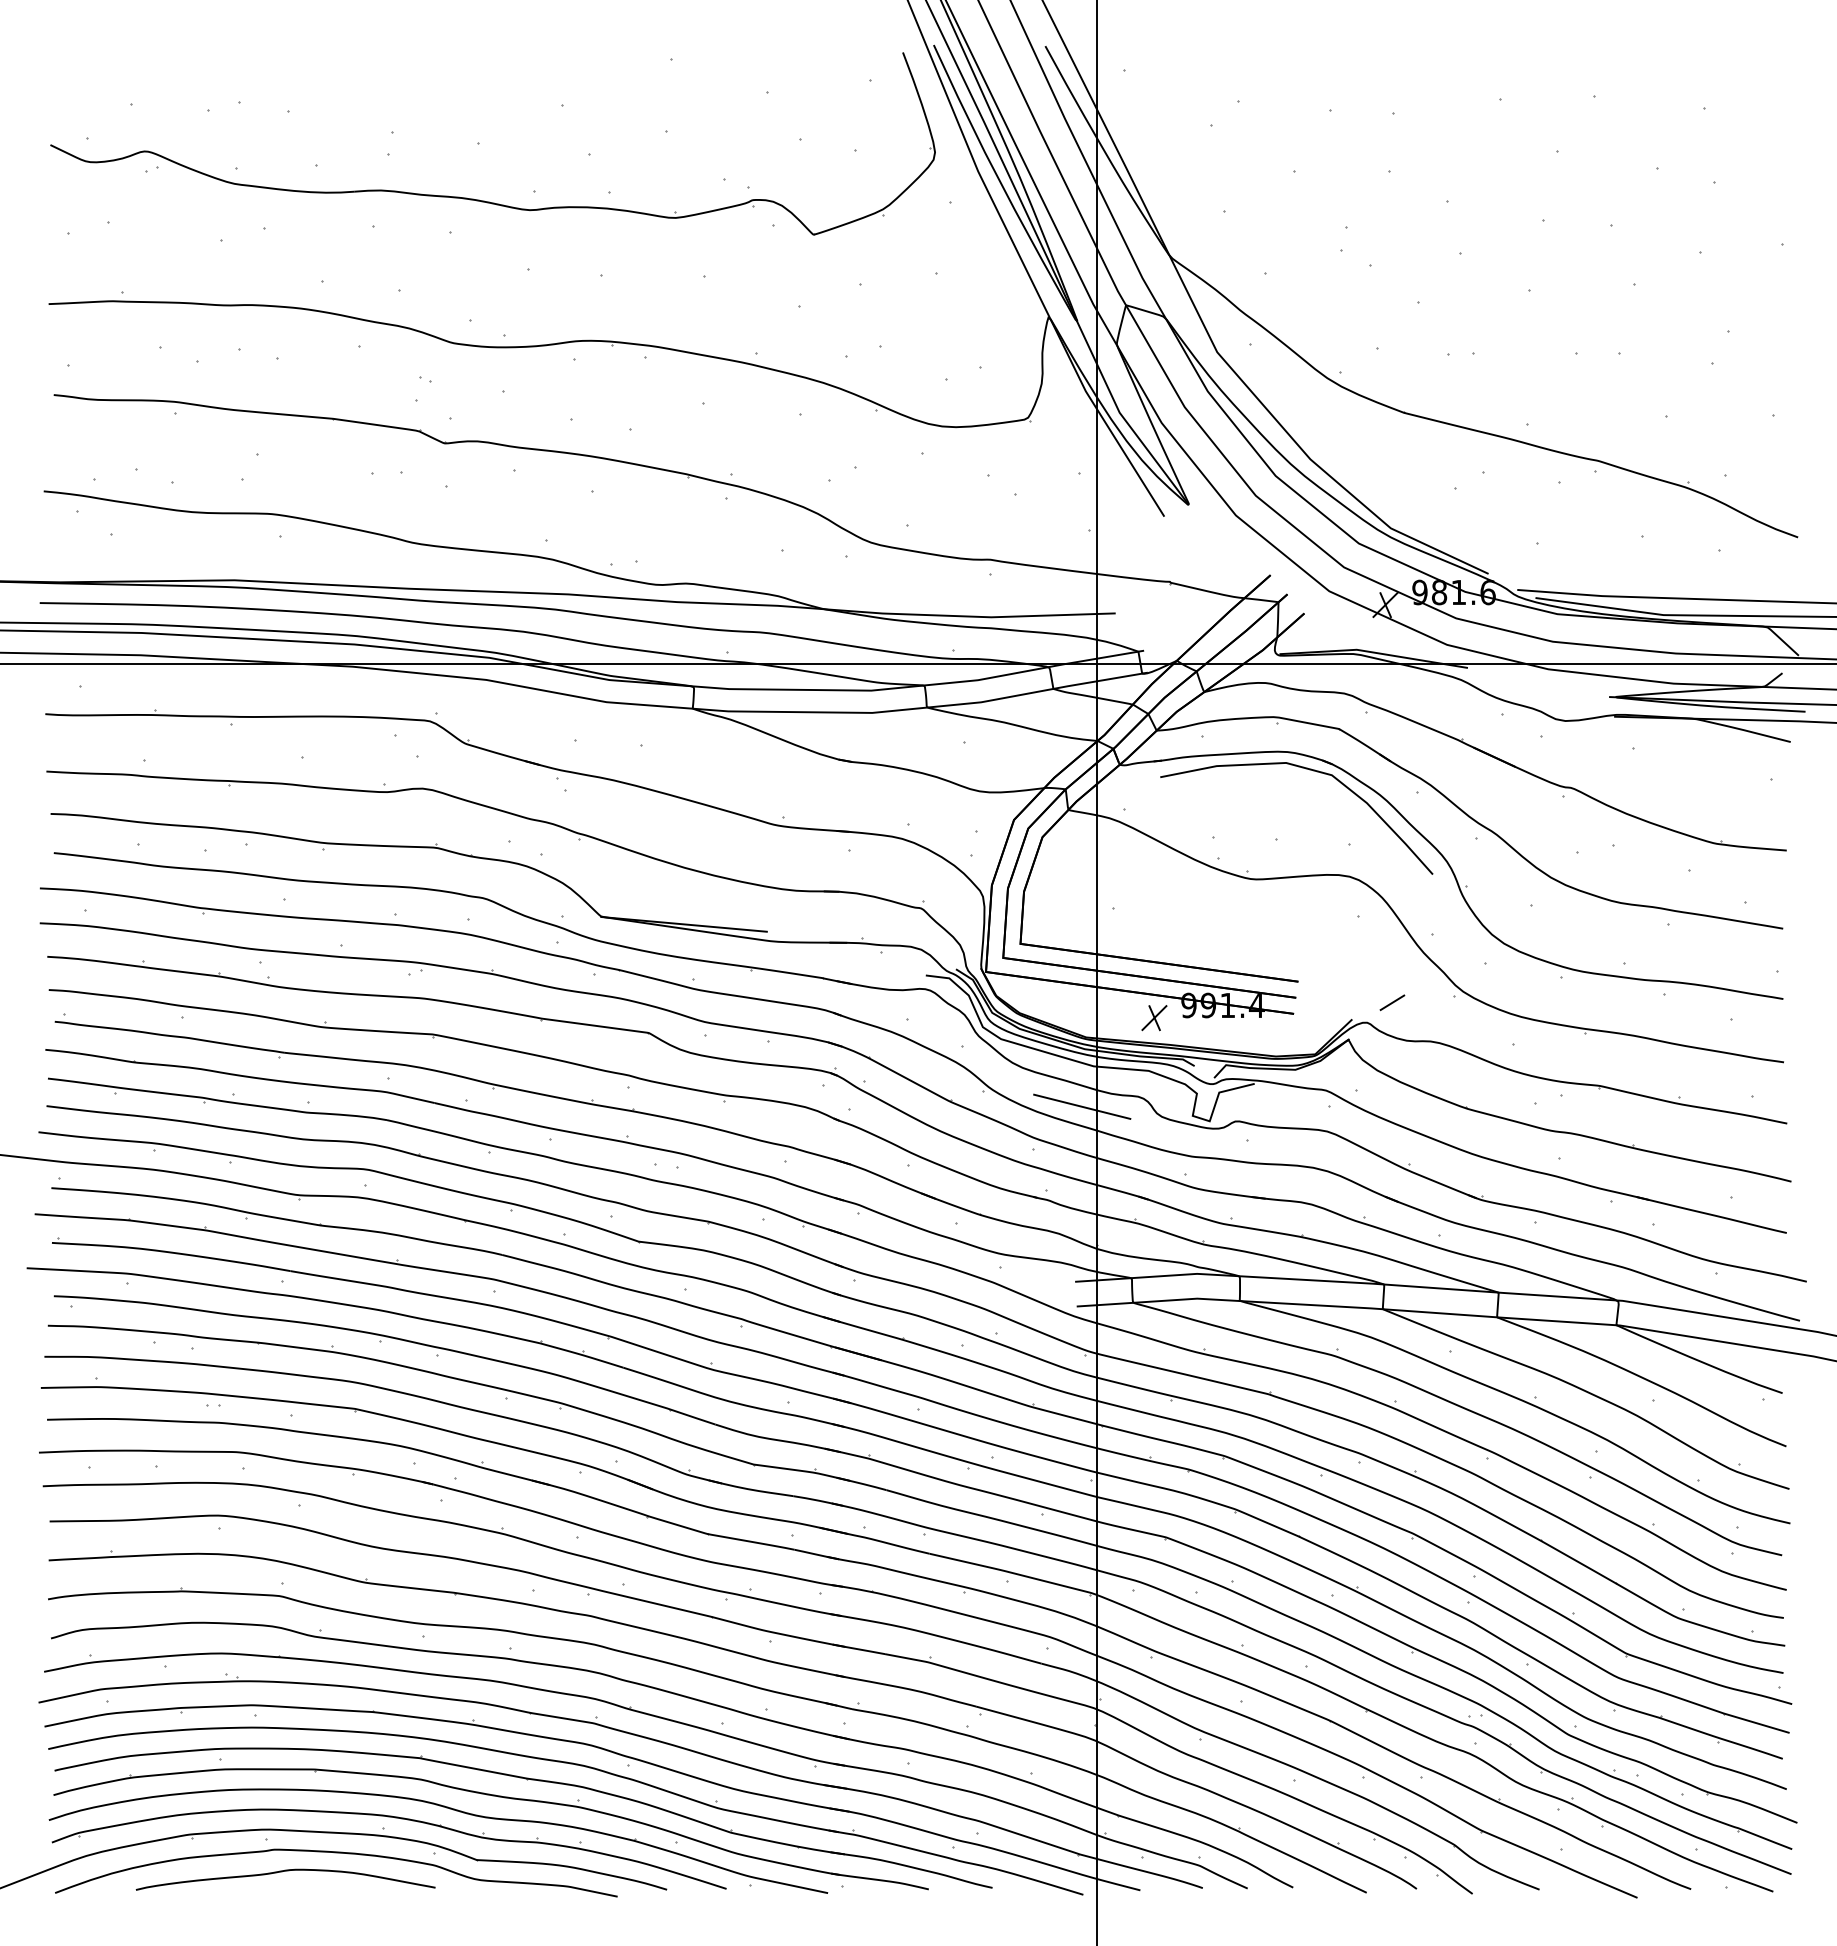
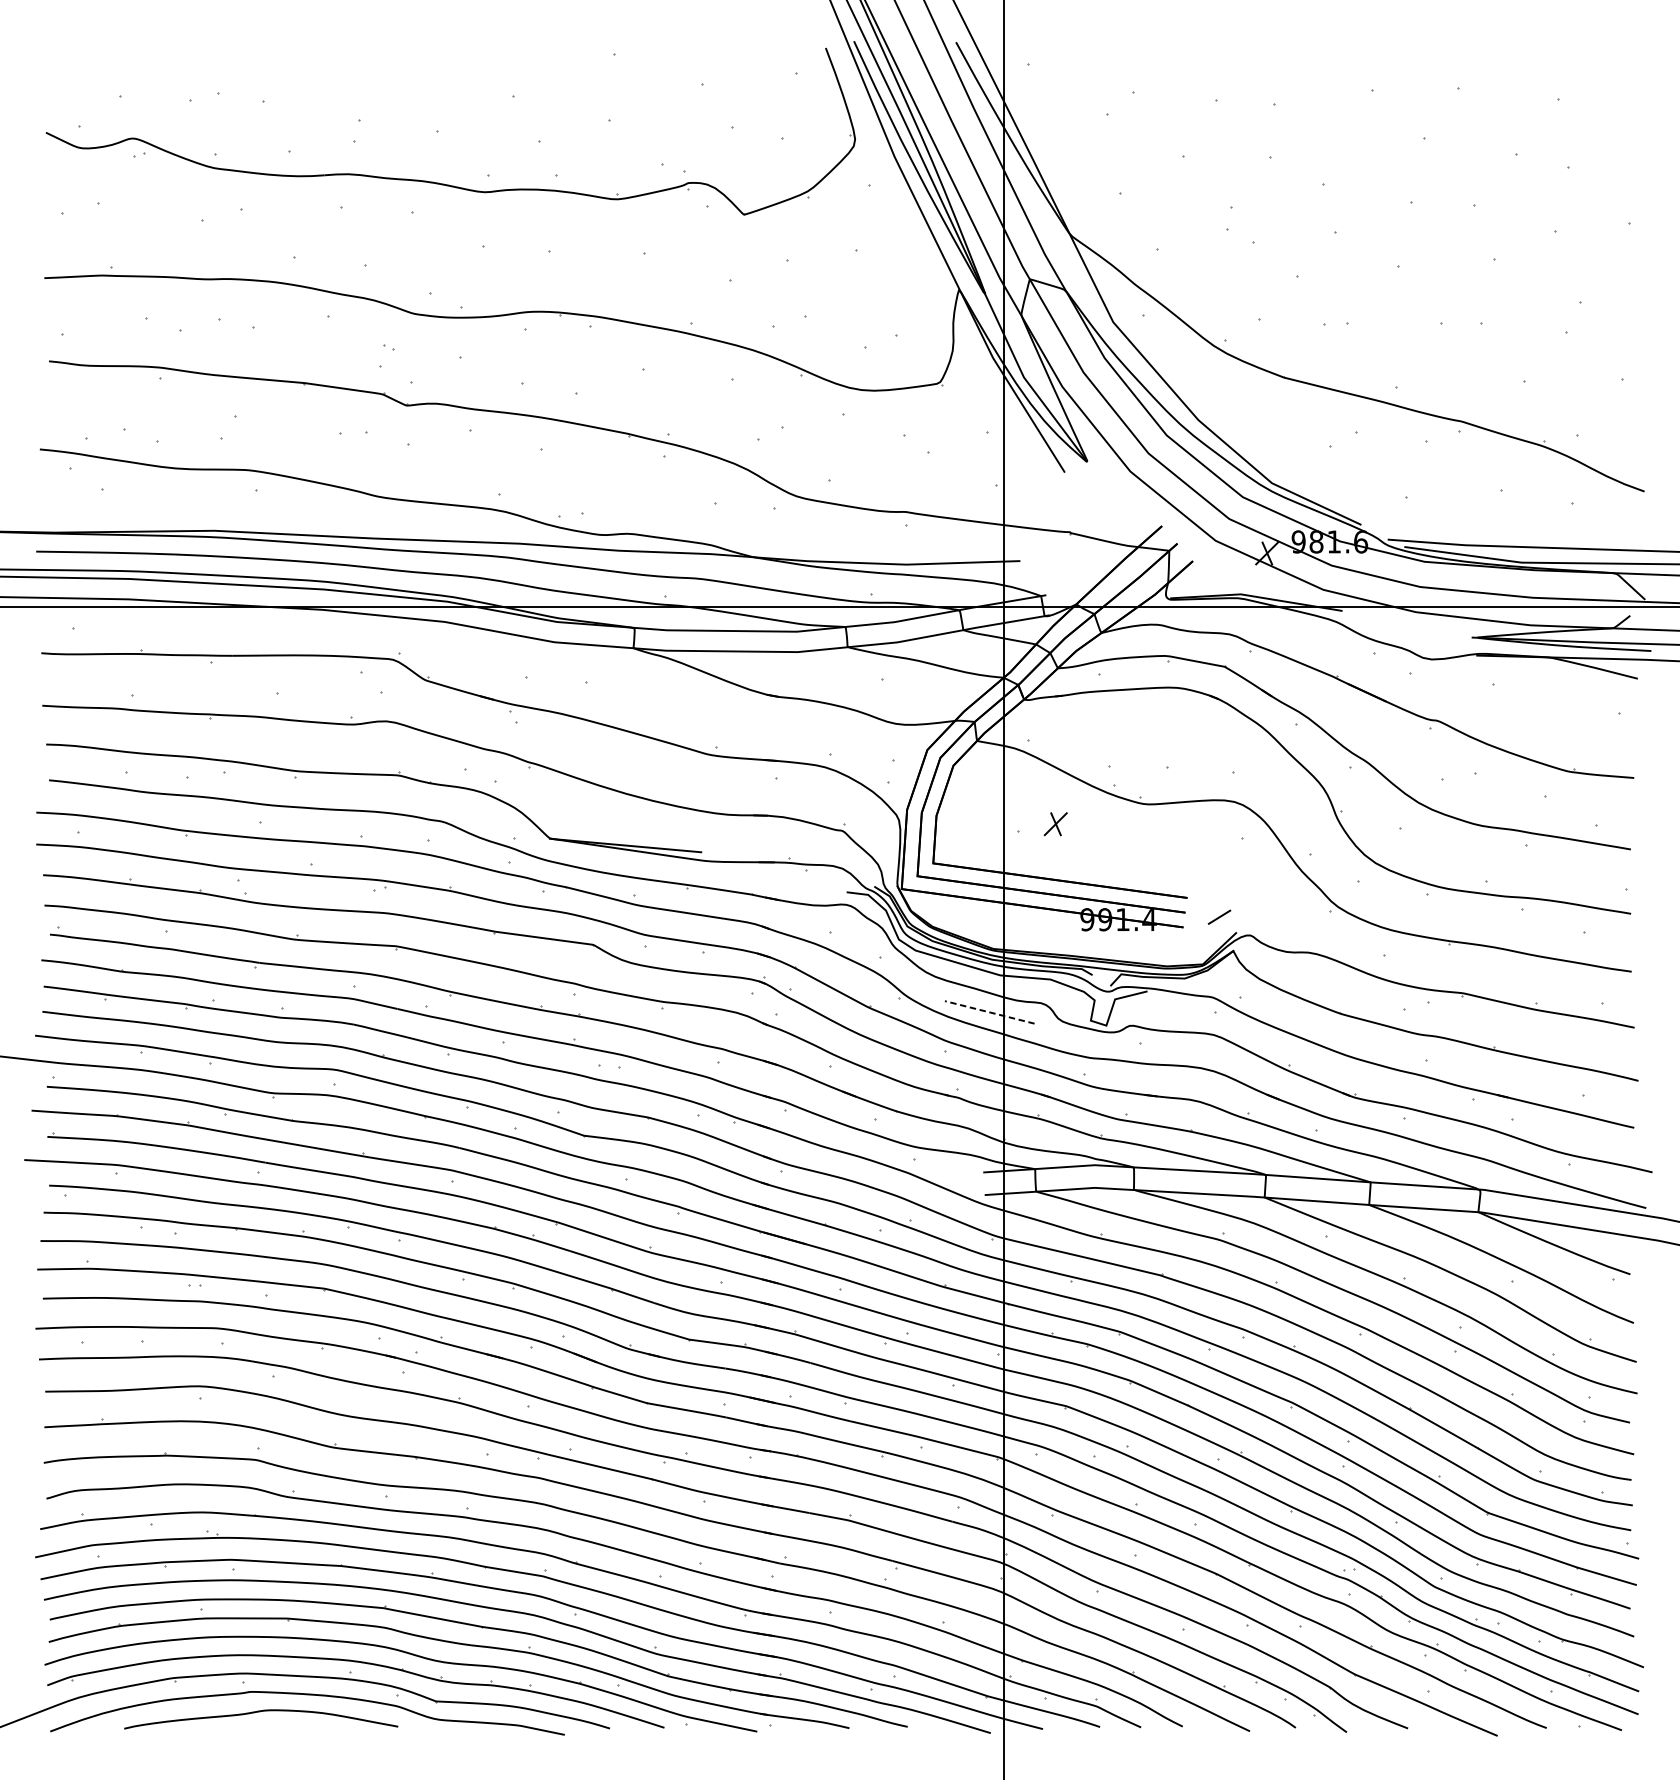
curve: (1309, 770) -> (1197, 704), removed
line: (1392, 1002) -> (1219, 916), moved
part: (1154, 1018) -> (1055, 824), moved
line: (1082, 1106) -> (990, 1012), solid -> dashed

